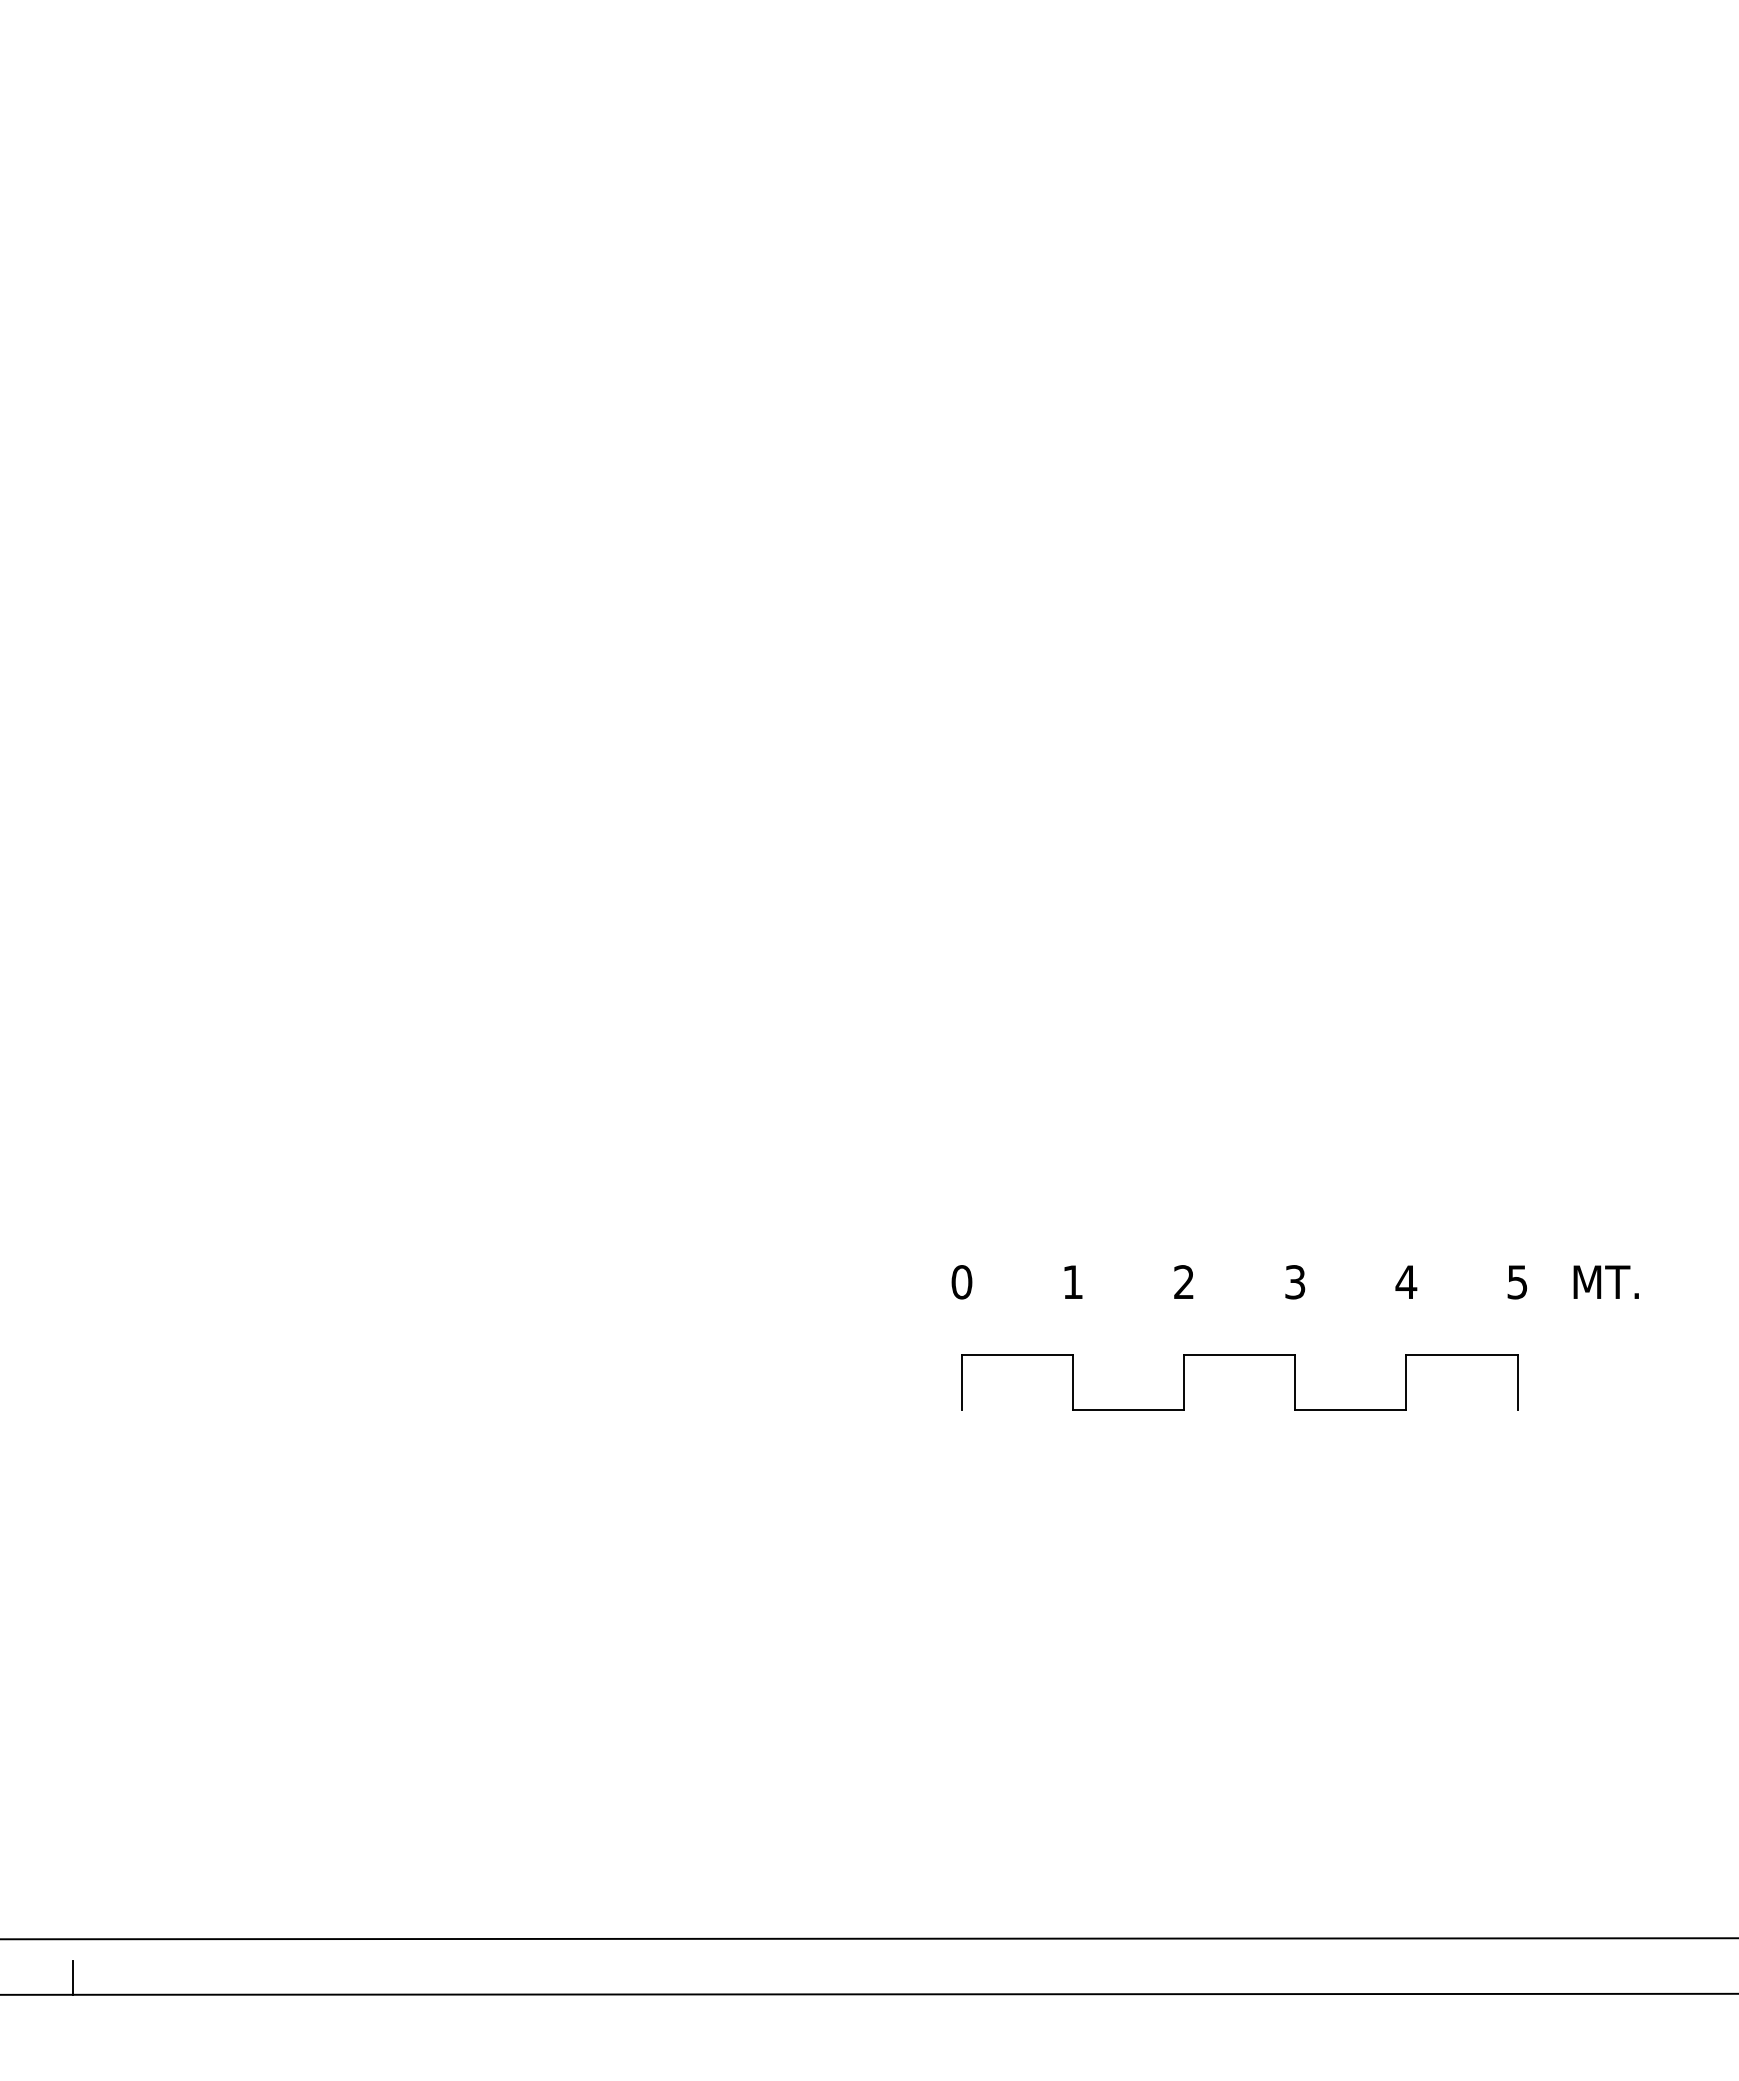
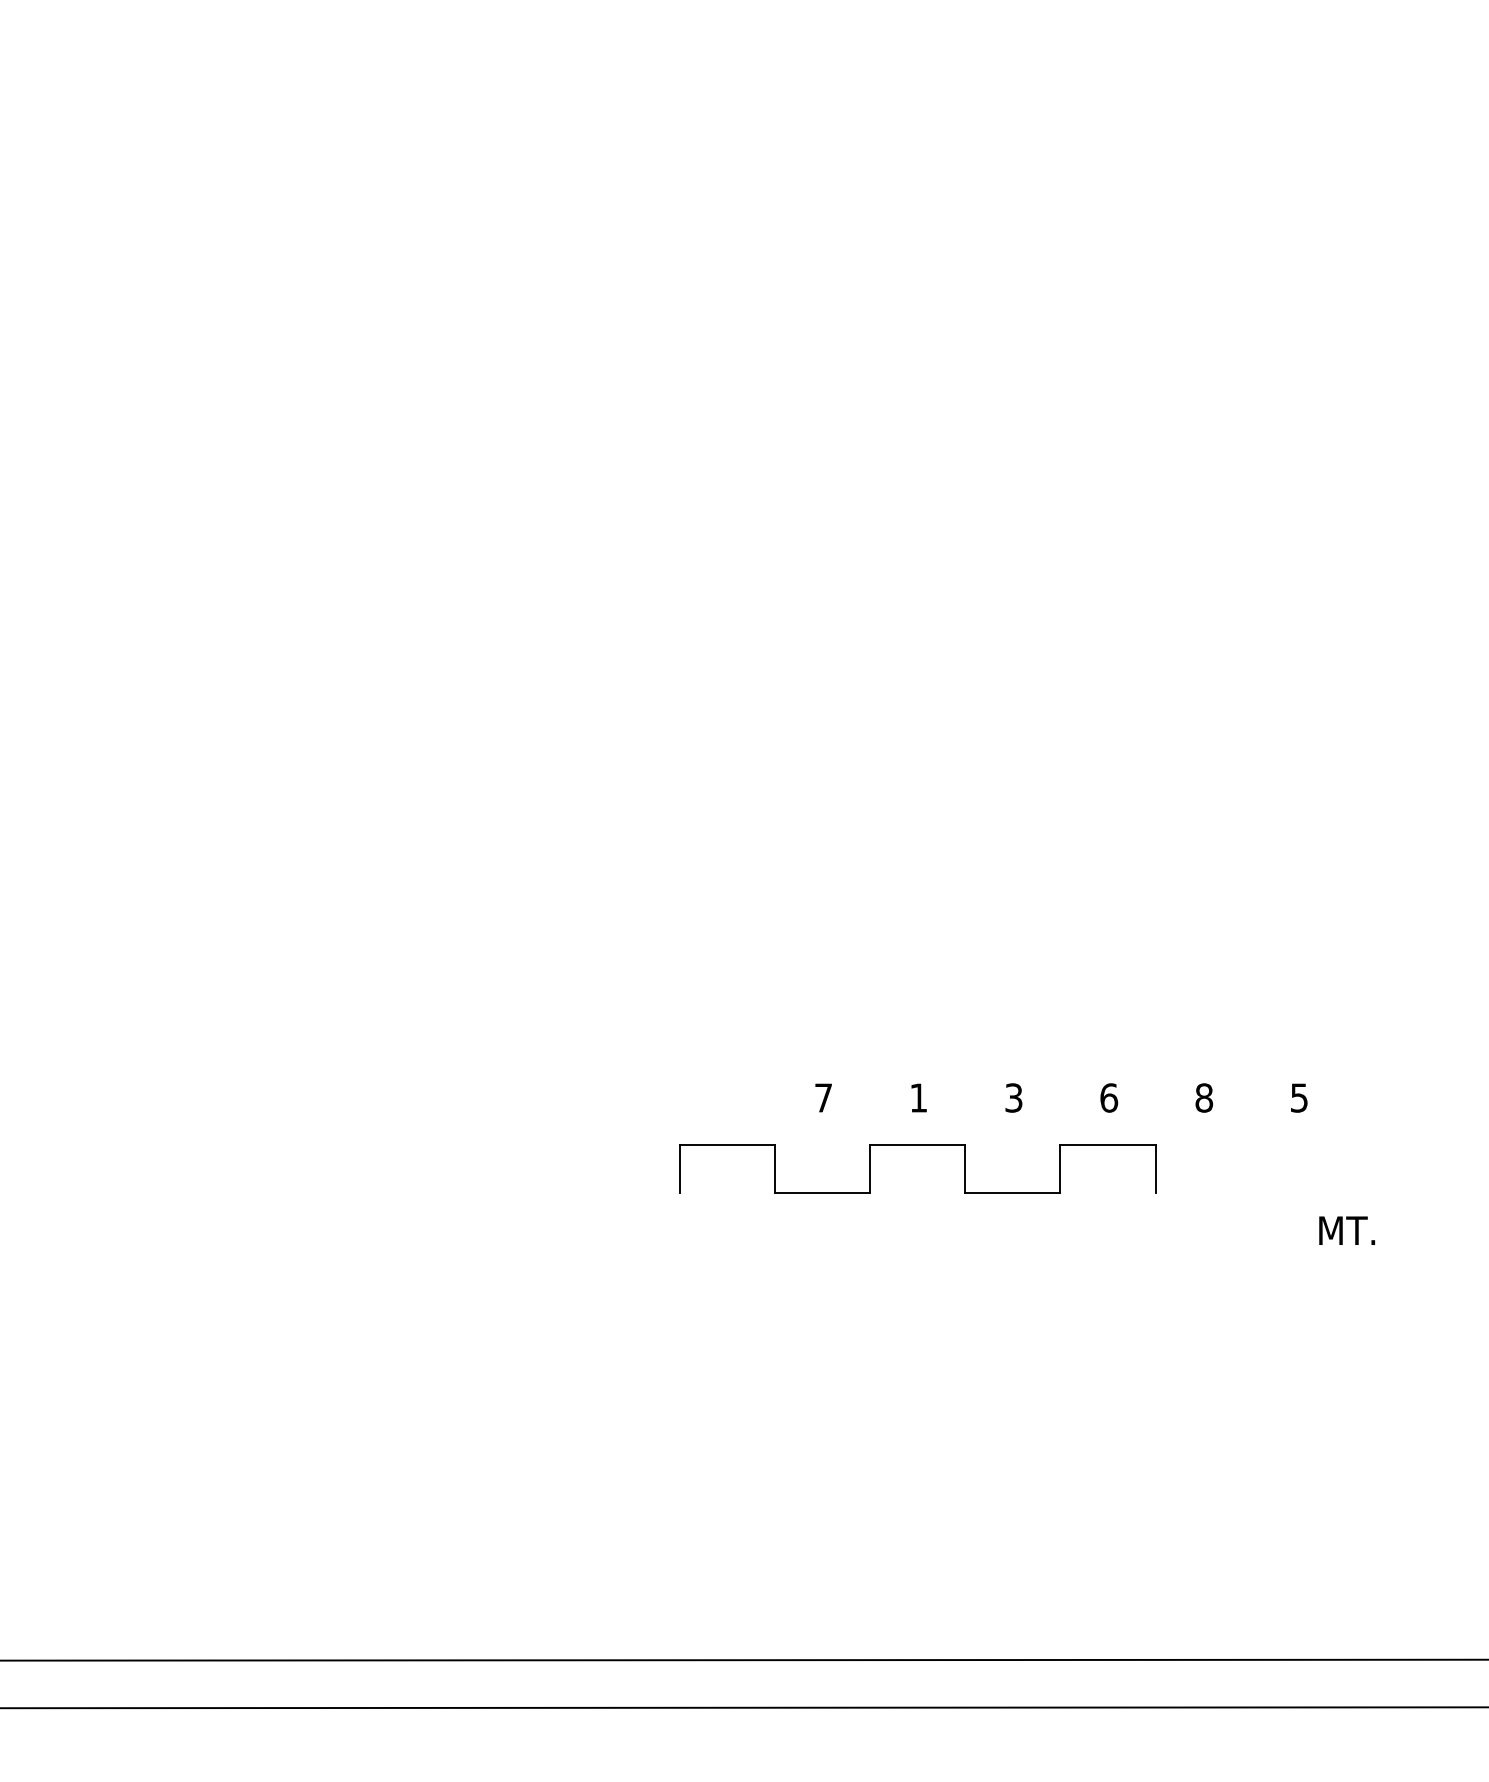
text: (1605, 1281) -> (1346, 1230), moved
text: (961, 1282) -> (823, 1098), 0 -> 7
text: (1183, 1282) -> (1013, 1098), 2 -> 3
text: (1295, 1282) -> (1109, 1098), 3 -> 6
text: (1406, 1282) -> (1204, 1098), 4 -> 8
part: (1239, 1355) -> (917, 1146), moved
line: (73, 1977) -> (62, 1693), removed

